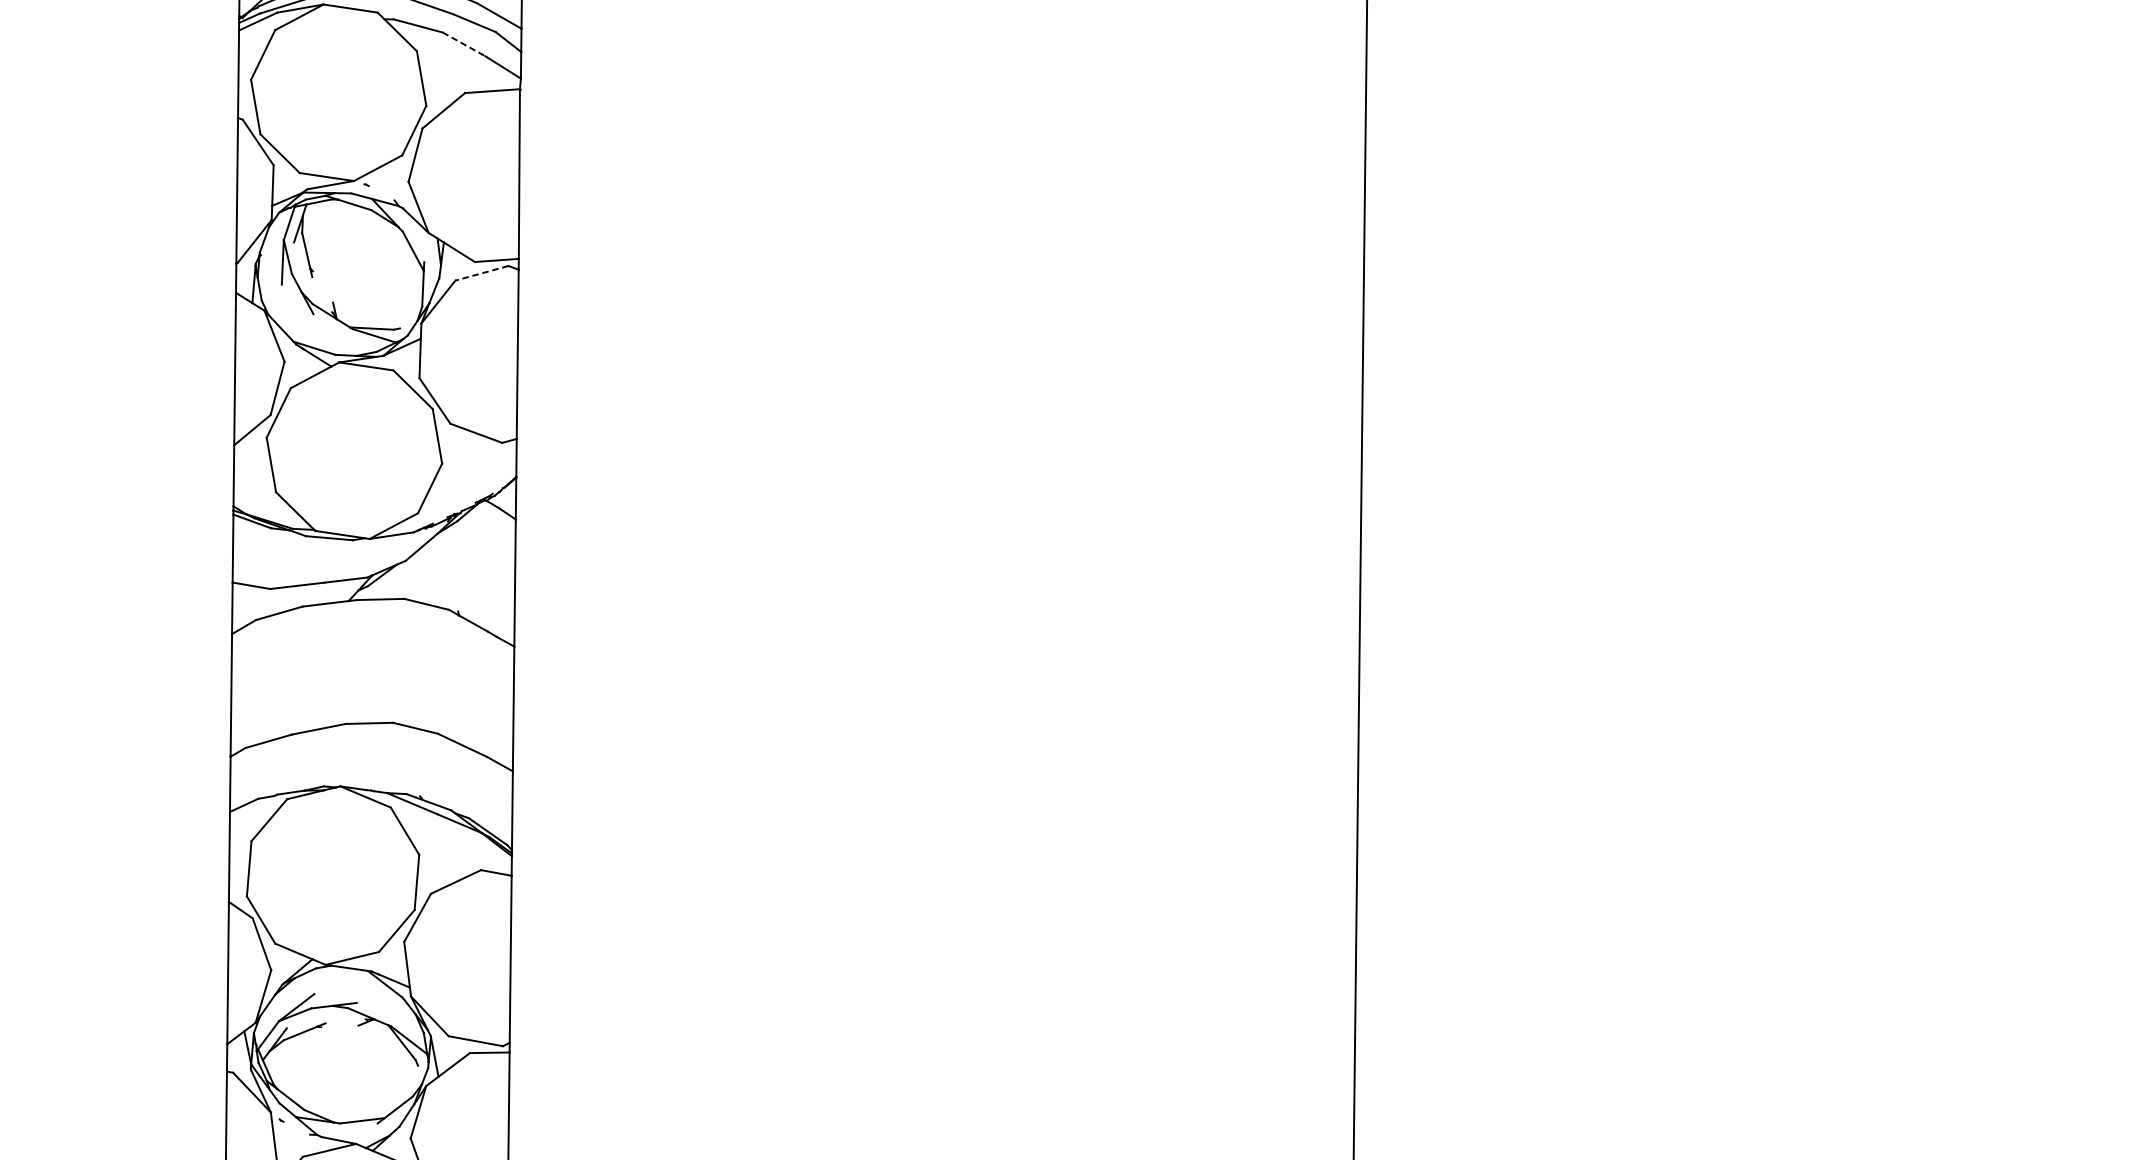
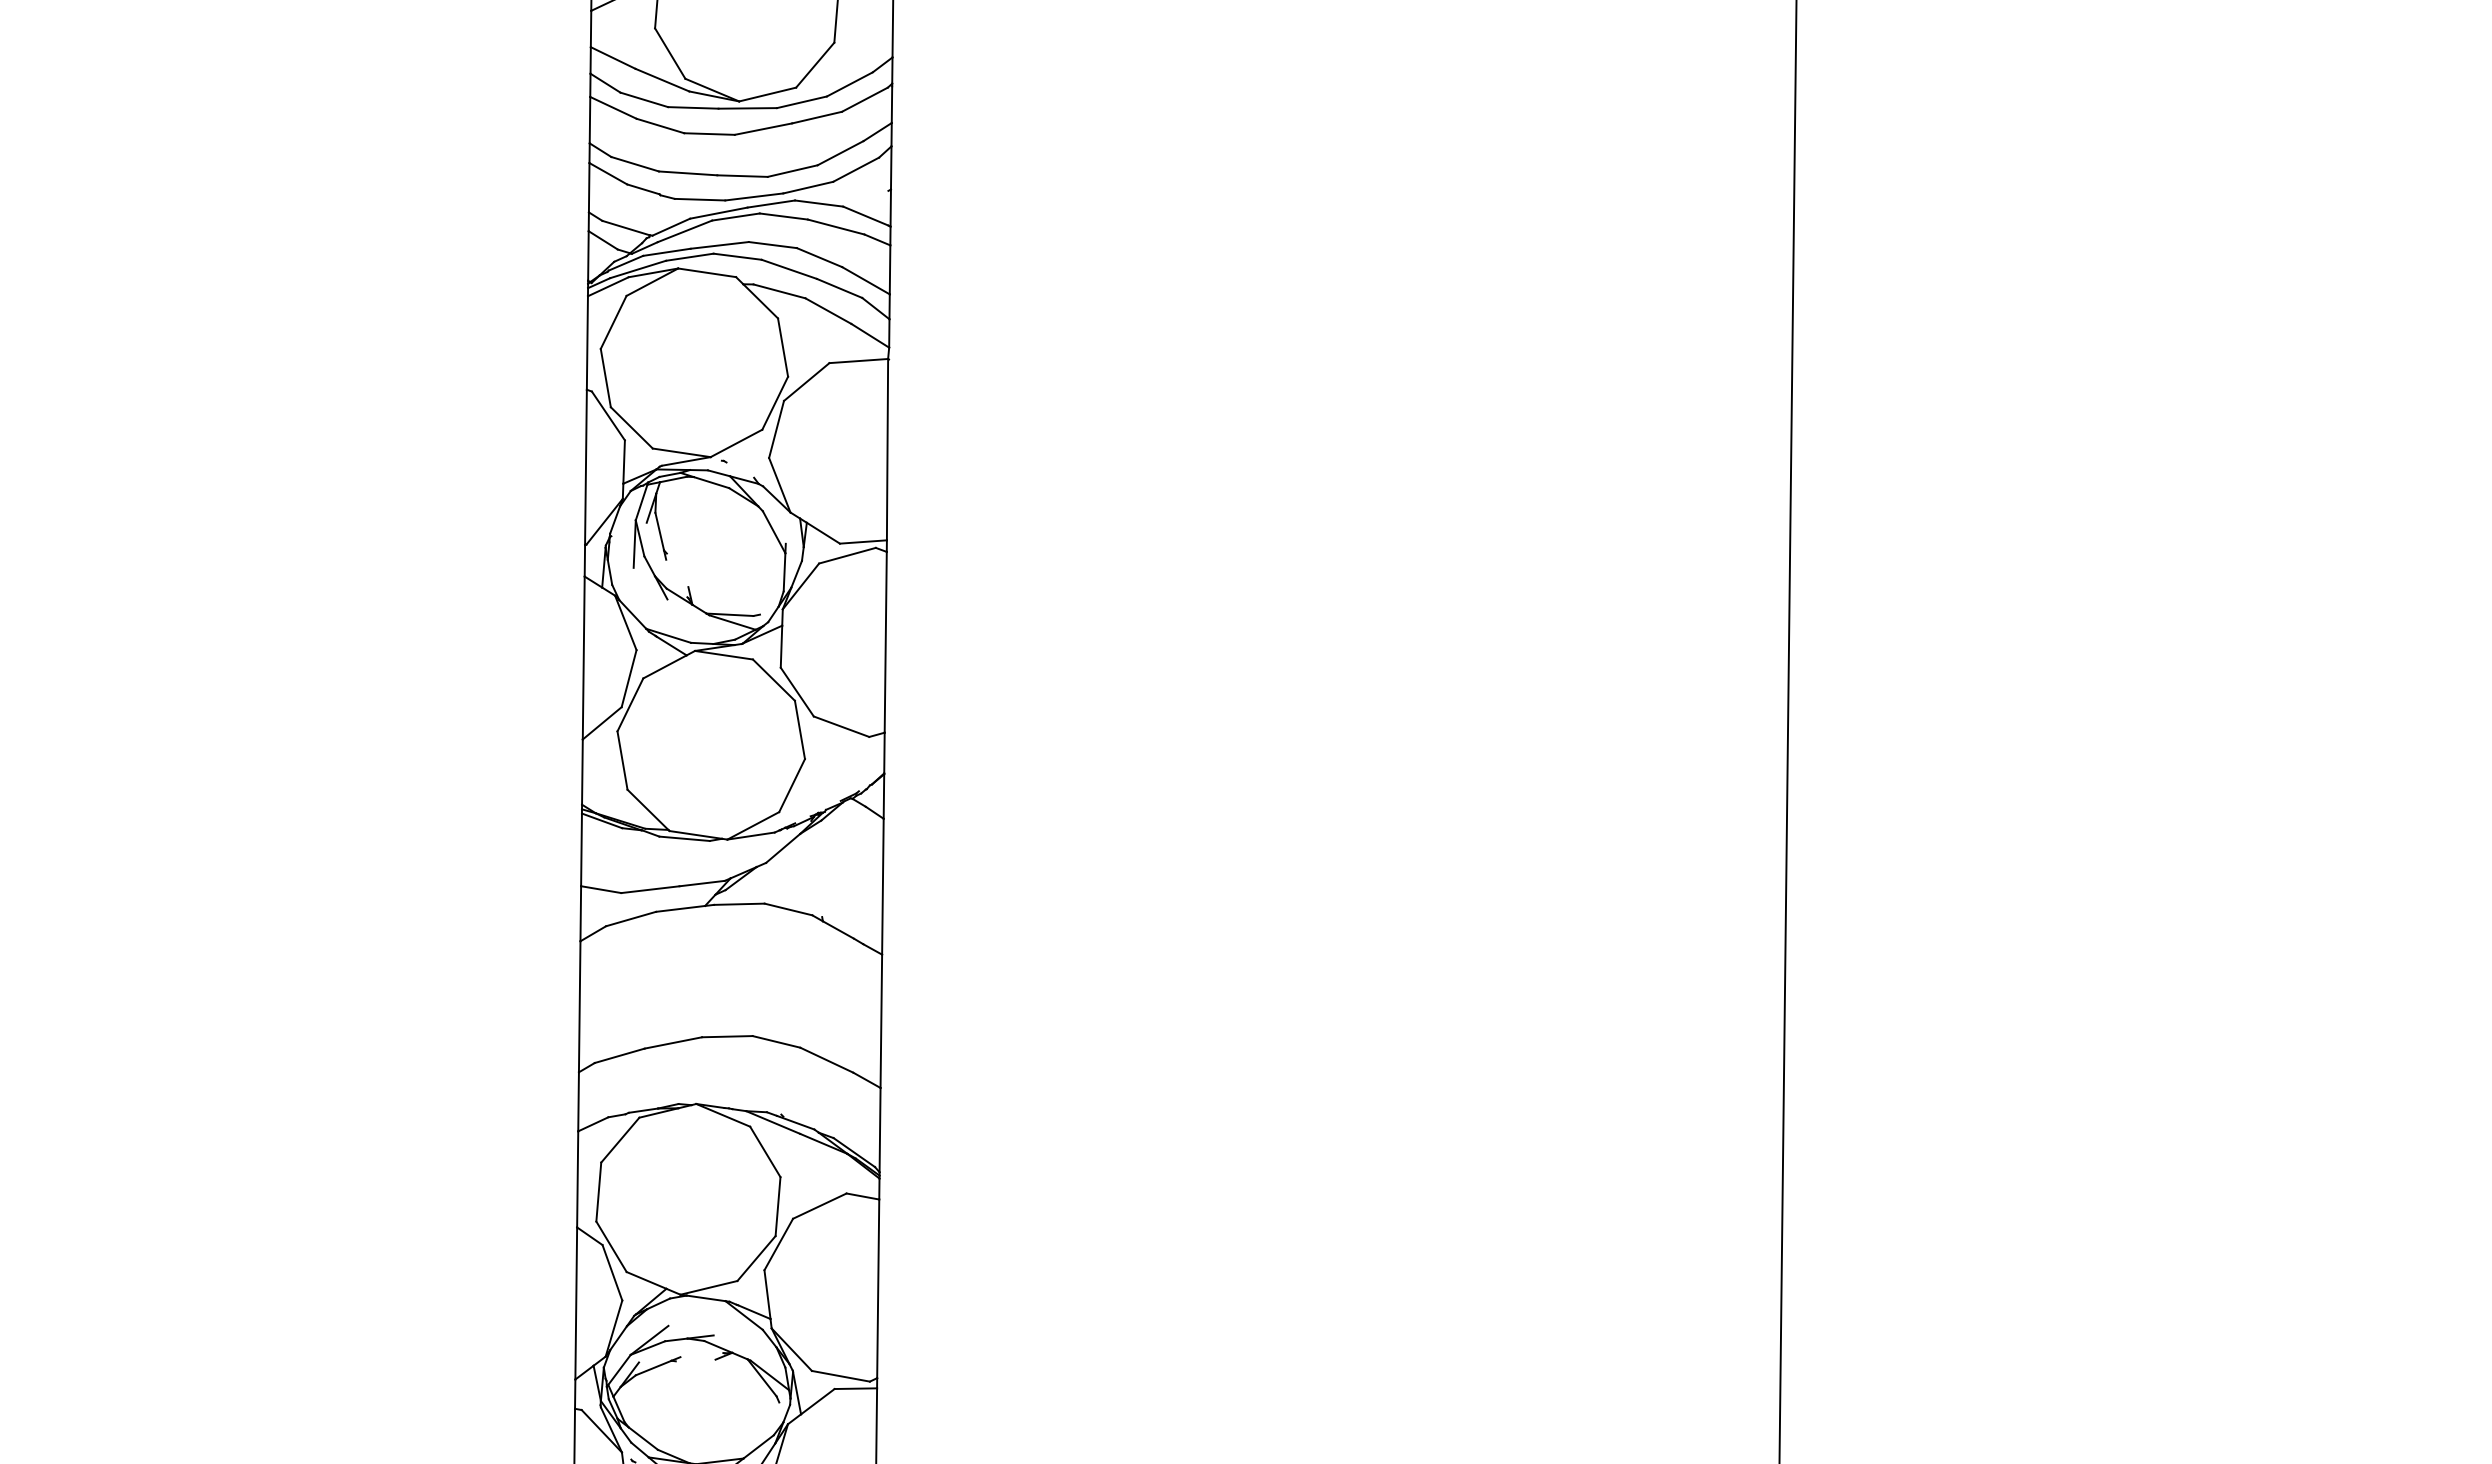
line: (464, 44) -> (828, 311), dashed -> solid
line: (481, 273) -> (847, 555), dashed -> solid

